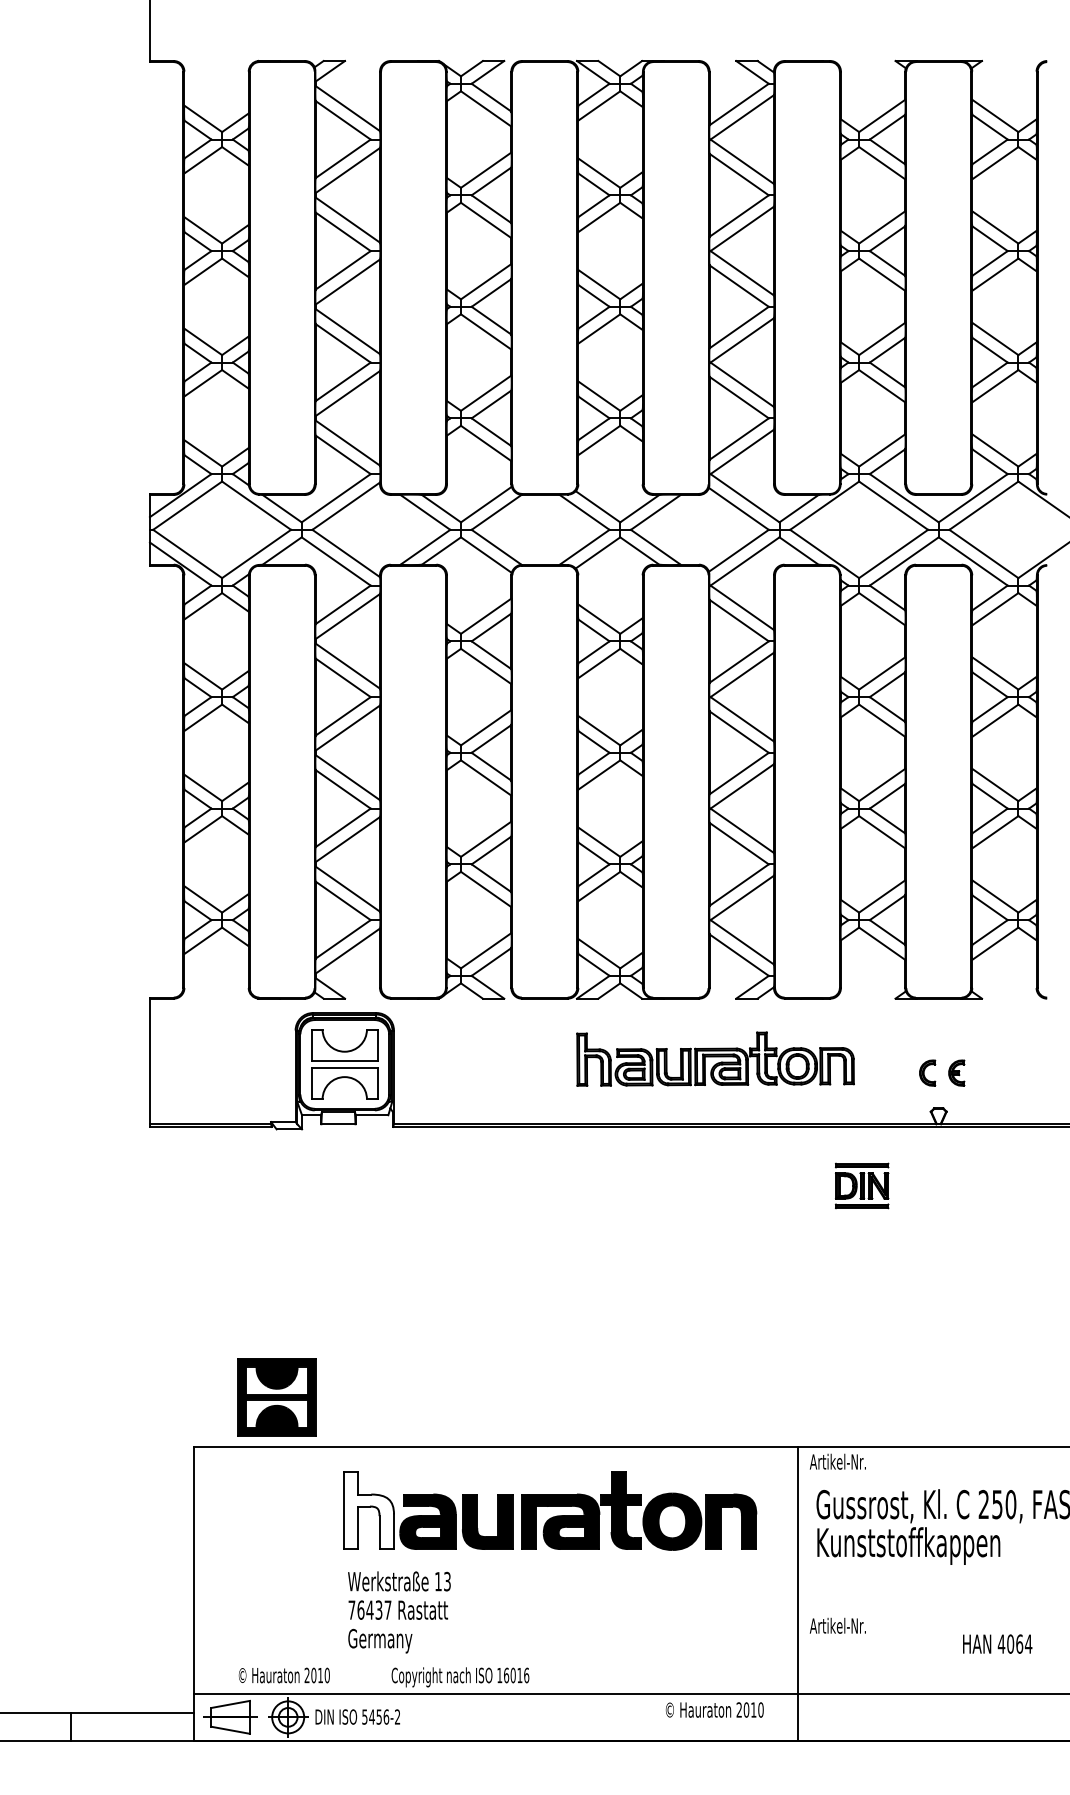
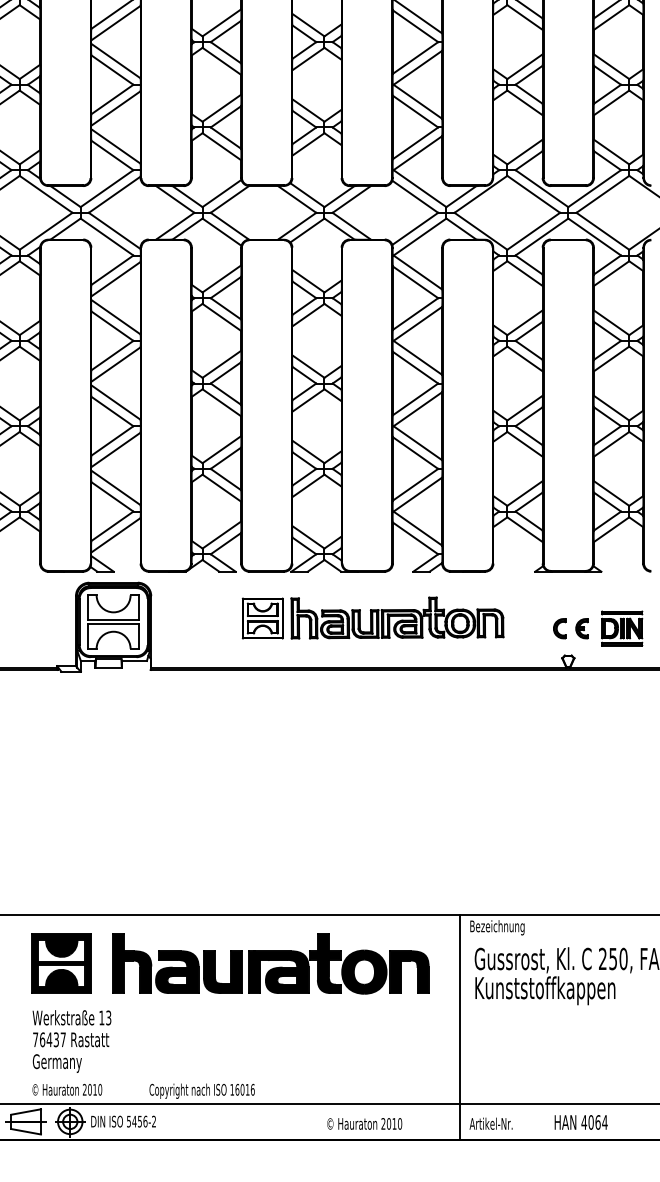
part: (539, 1059) -> (262, 618), added
part: (862, 1185) -> (622, 628), moved
part: (276, 1397) -> (61, 963), moved
text: (845, 1463) -> (496, 927), Artikel-Nr. -> Bezeichnung
fill: (369, 1510) -> (132, 963), added
text: (399, 1612) -> (72, 1041), moved
text: (837, 1625) -> (490, 1123), moved
text: (997, 1643) -> (581, 1121), moved
text: (714, 1709) -> (364, 1123), moved

